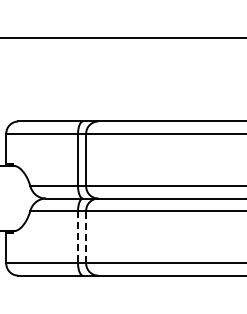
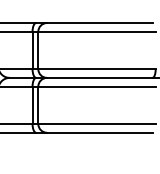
line: (86, 236) -> (38, 104), dashed -> solid
line: (78, 237) -> (32, 105), dashed -> solid

